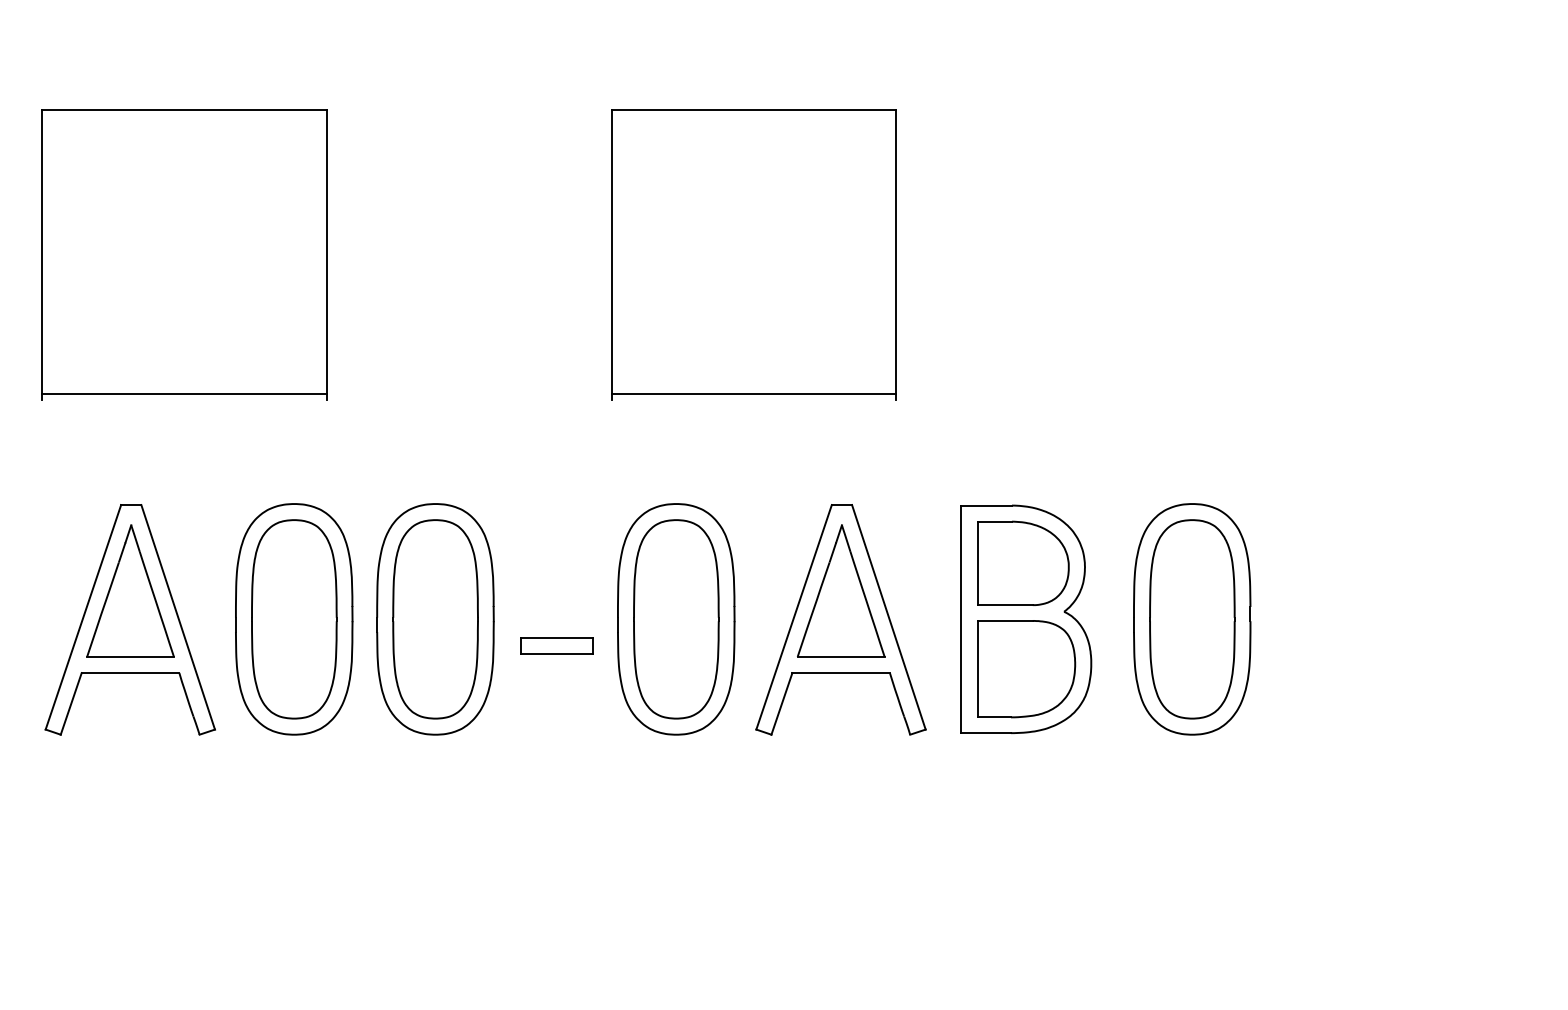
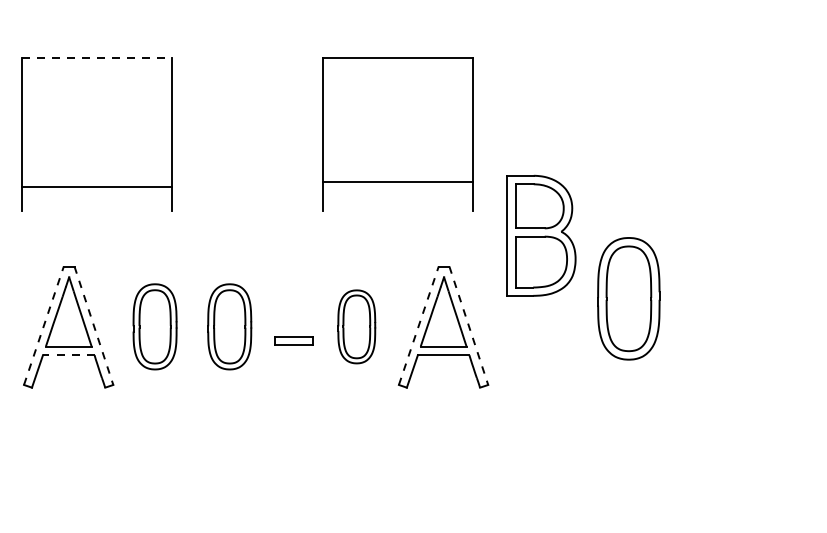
line: (184, 108) -> (97, 57), solid -> dashed
line: (184, 395) -> (97, 187), moved
line: (753, 395) -> (397, 182), moved
line: (84, 616) -> (44, 325), solid -> dashed
line: (793, 616) -> (418, 325), solid -> dashed
line: (179, 618) -> (94, 326), solid -> dashed
part: (293, 618) -> (154, 326), size x0.7
part: (435, 618) -> (229, 326), size x0.7
part: (675, 618) -> (356, 326), size x0.6
line: (888, 618) -> (468, 326), solid -> dashed
part: (1026, 618) -> (541, 235), moved
part: (1191, 618) -> (628, 298), moved
line: (129, 673) -> (68, 355), solid -> dashed

